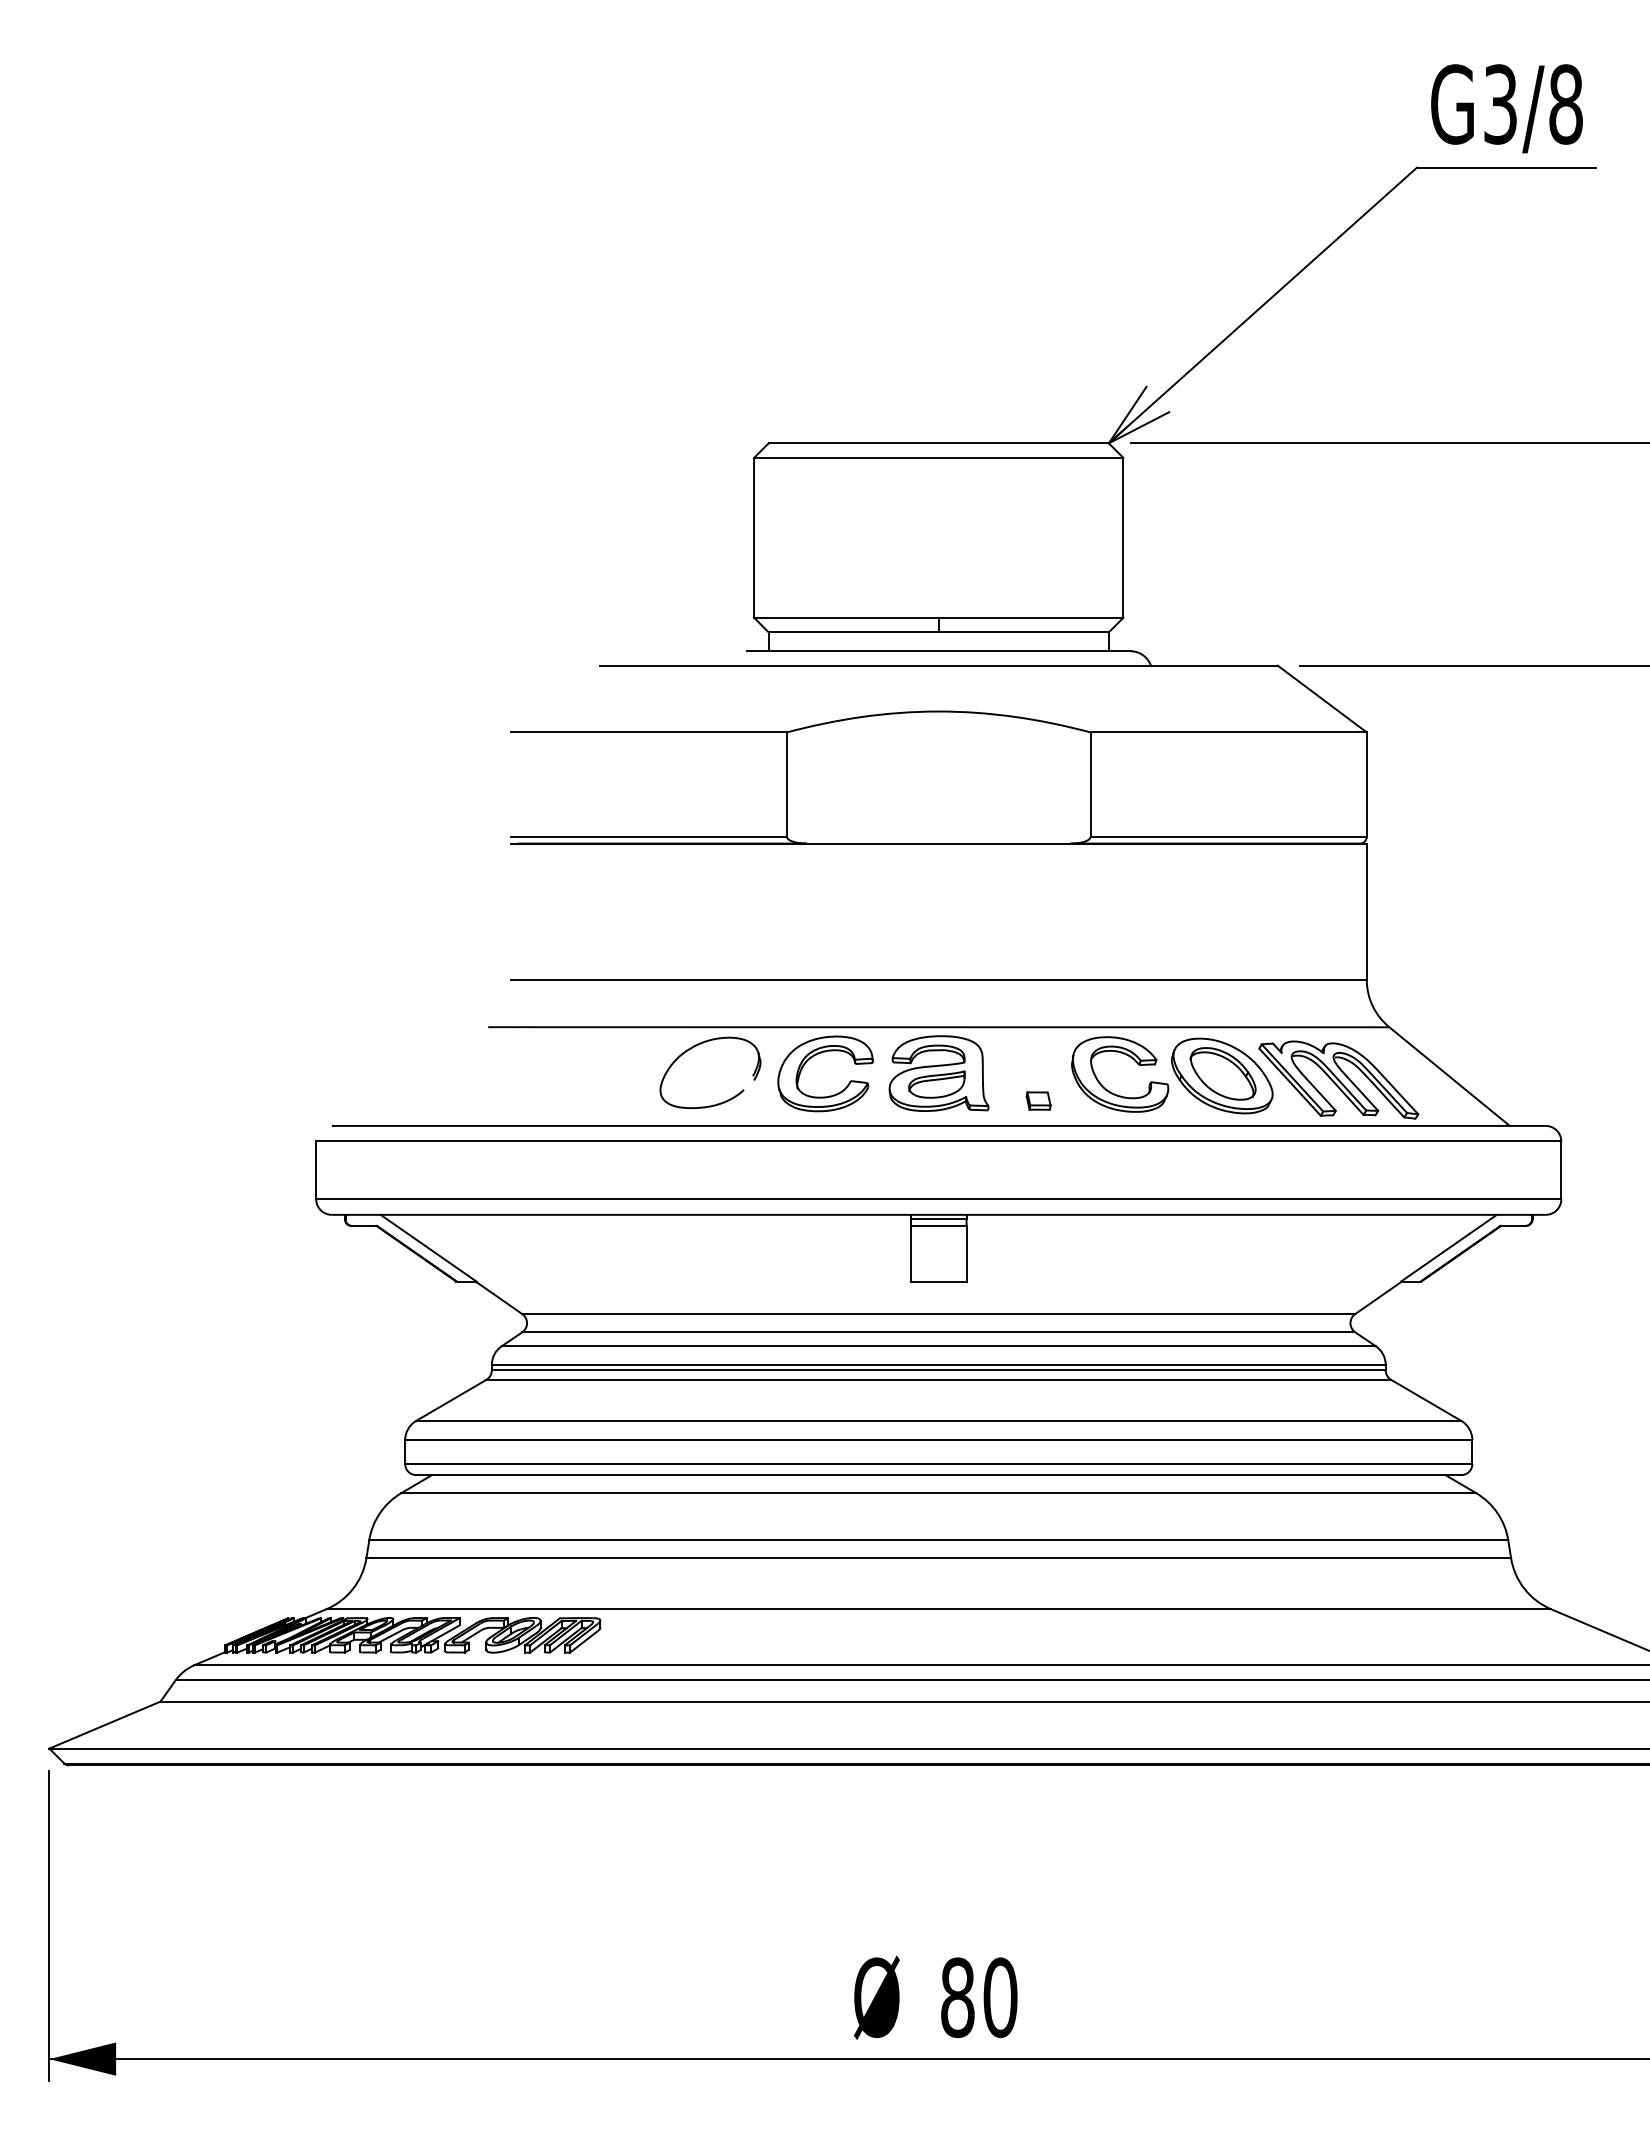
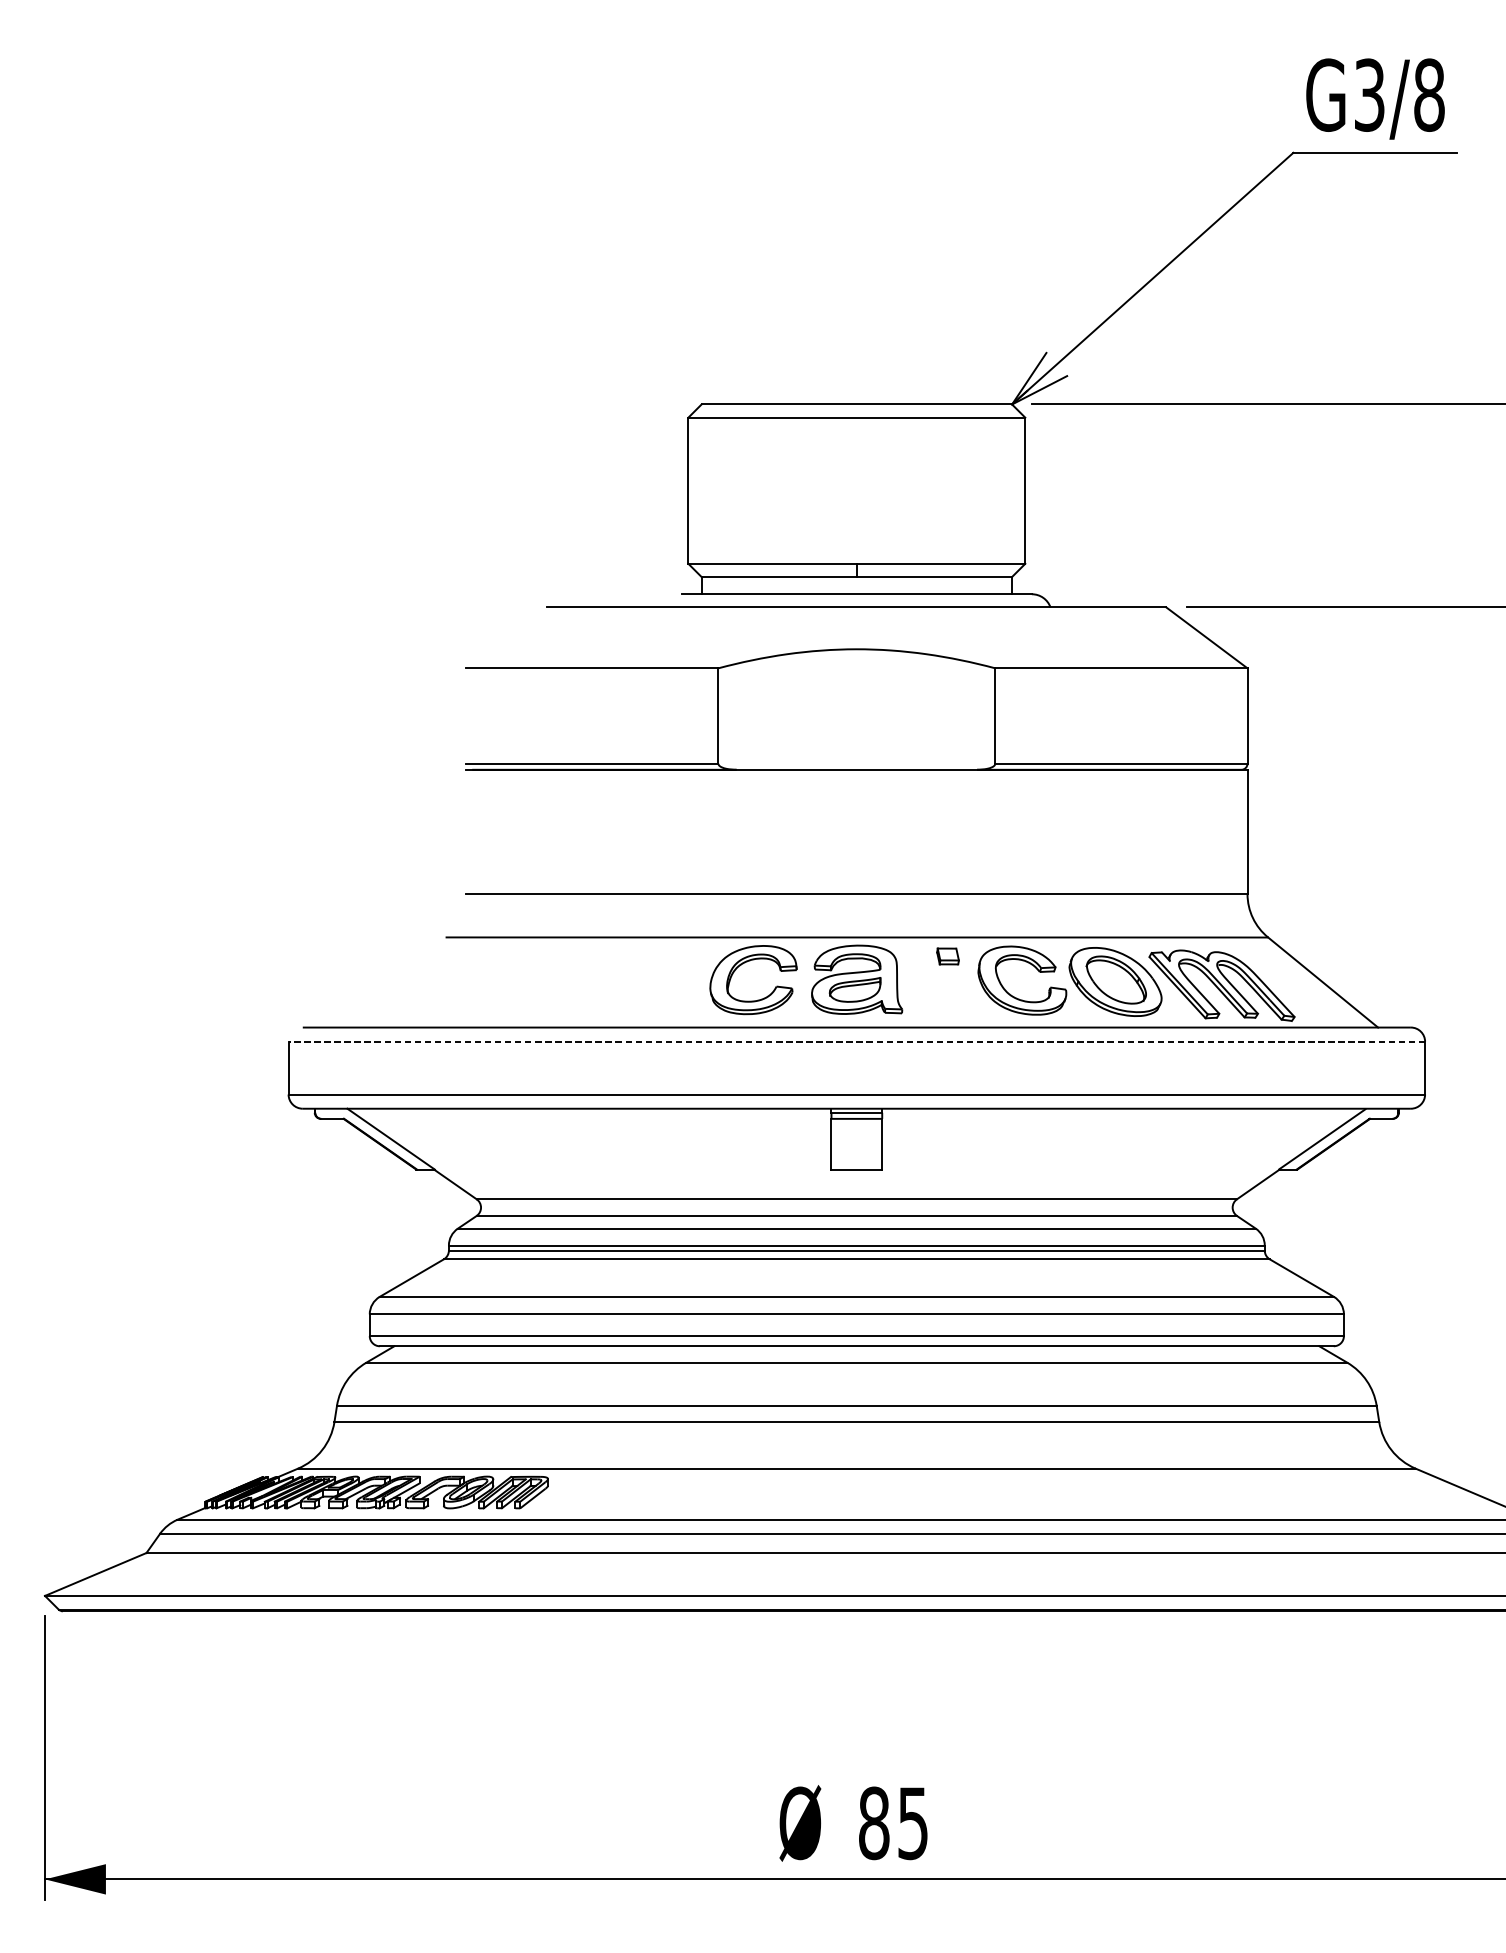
part: (701, 1044) -> (640, 953), removed
part: (1038, 1100) -> (947, 955), moved
line: (938, 1141) -> (856, 1041), solid -> dashed
text: (1000, 1997) -> (913, 1823), 80 -> 85

